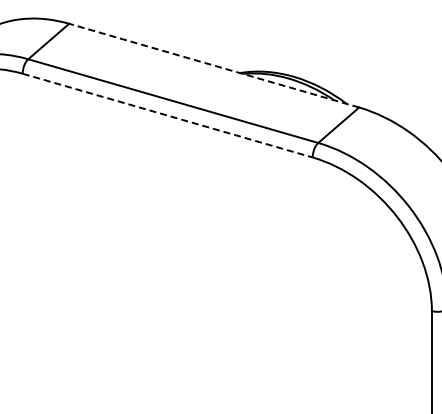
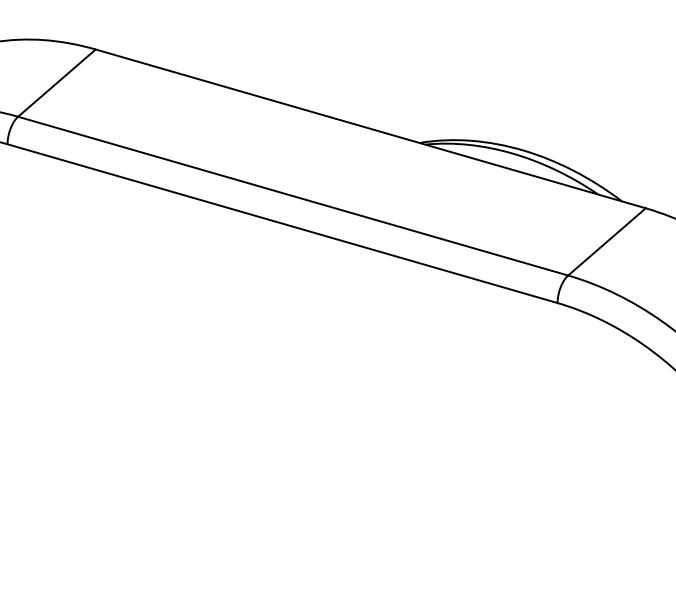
line: (214, 65) -> (371, 128), dashed -> solid
line: (167, 115) -> (282, 223), dashed -> solid

